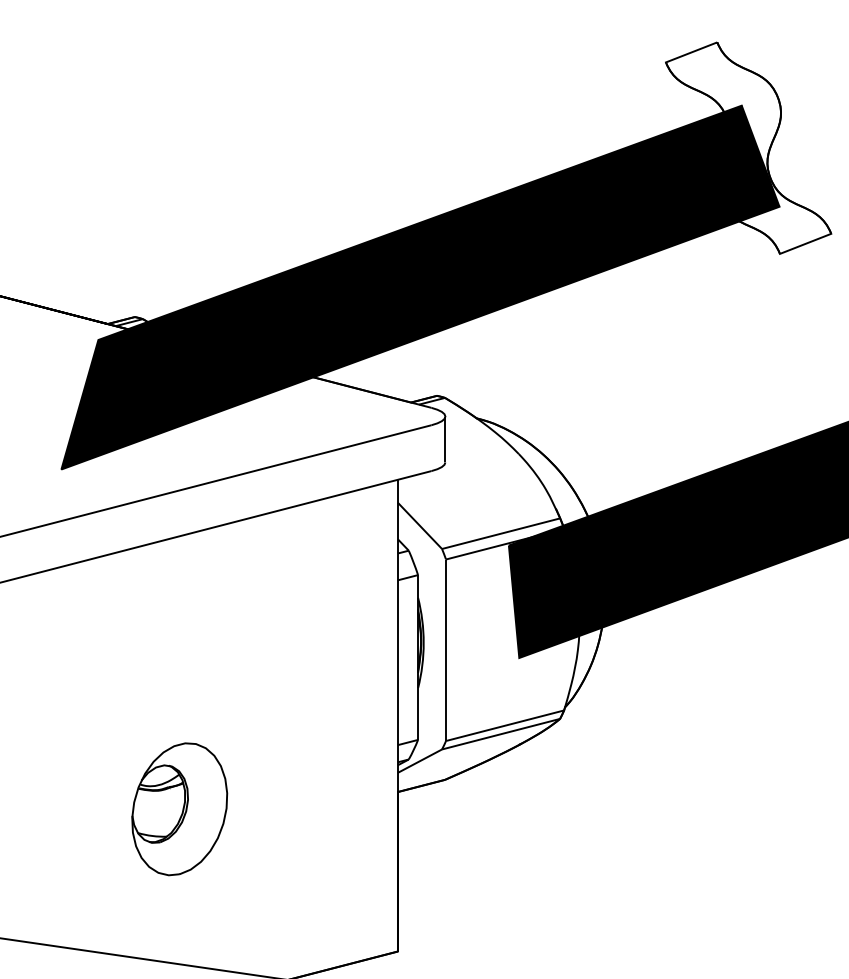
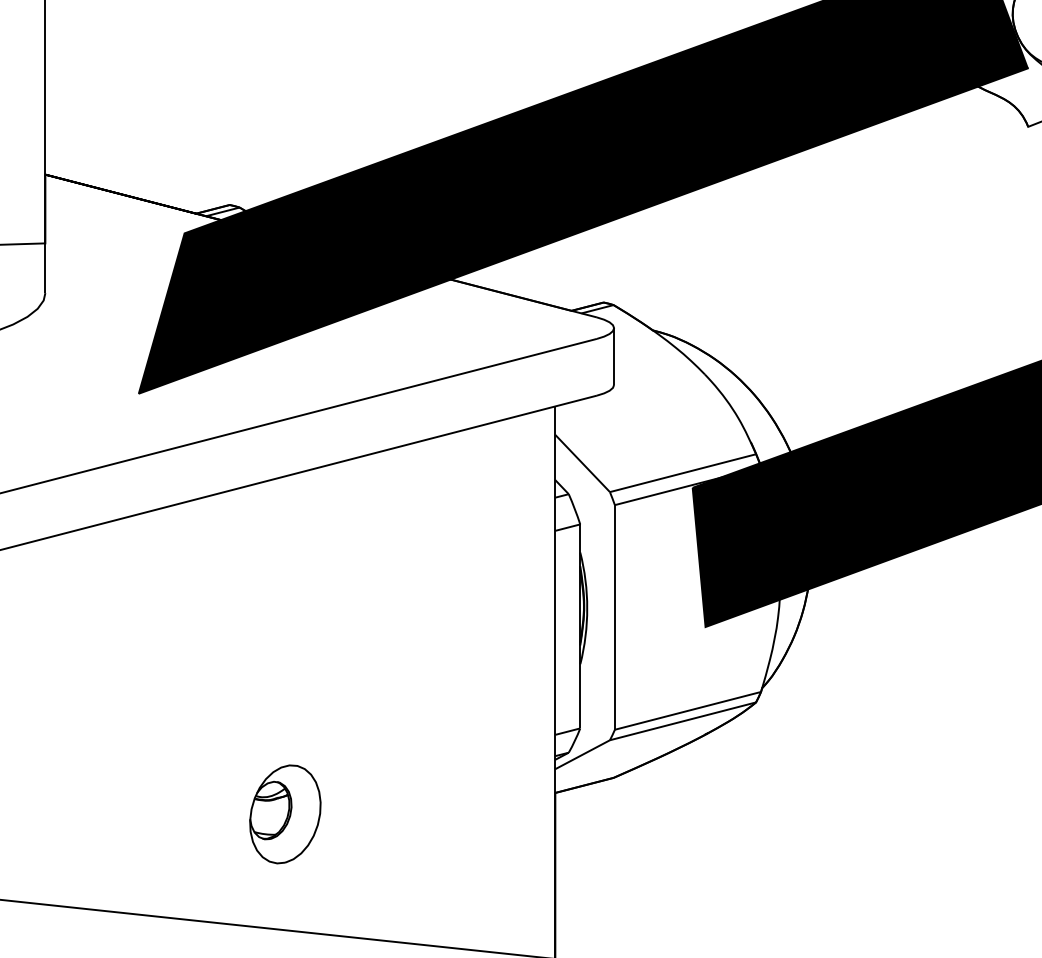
part: (179, 809) -> (284, 814), size x0.6

